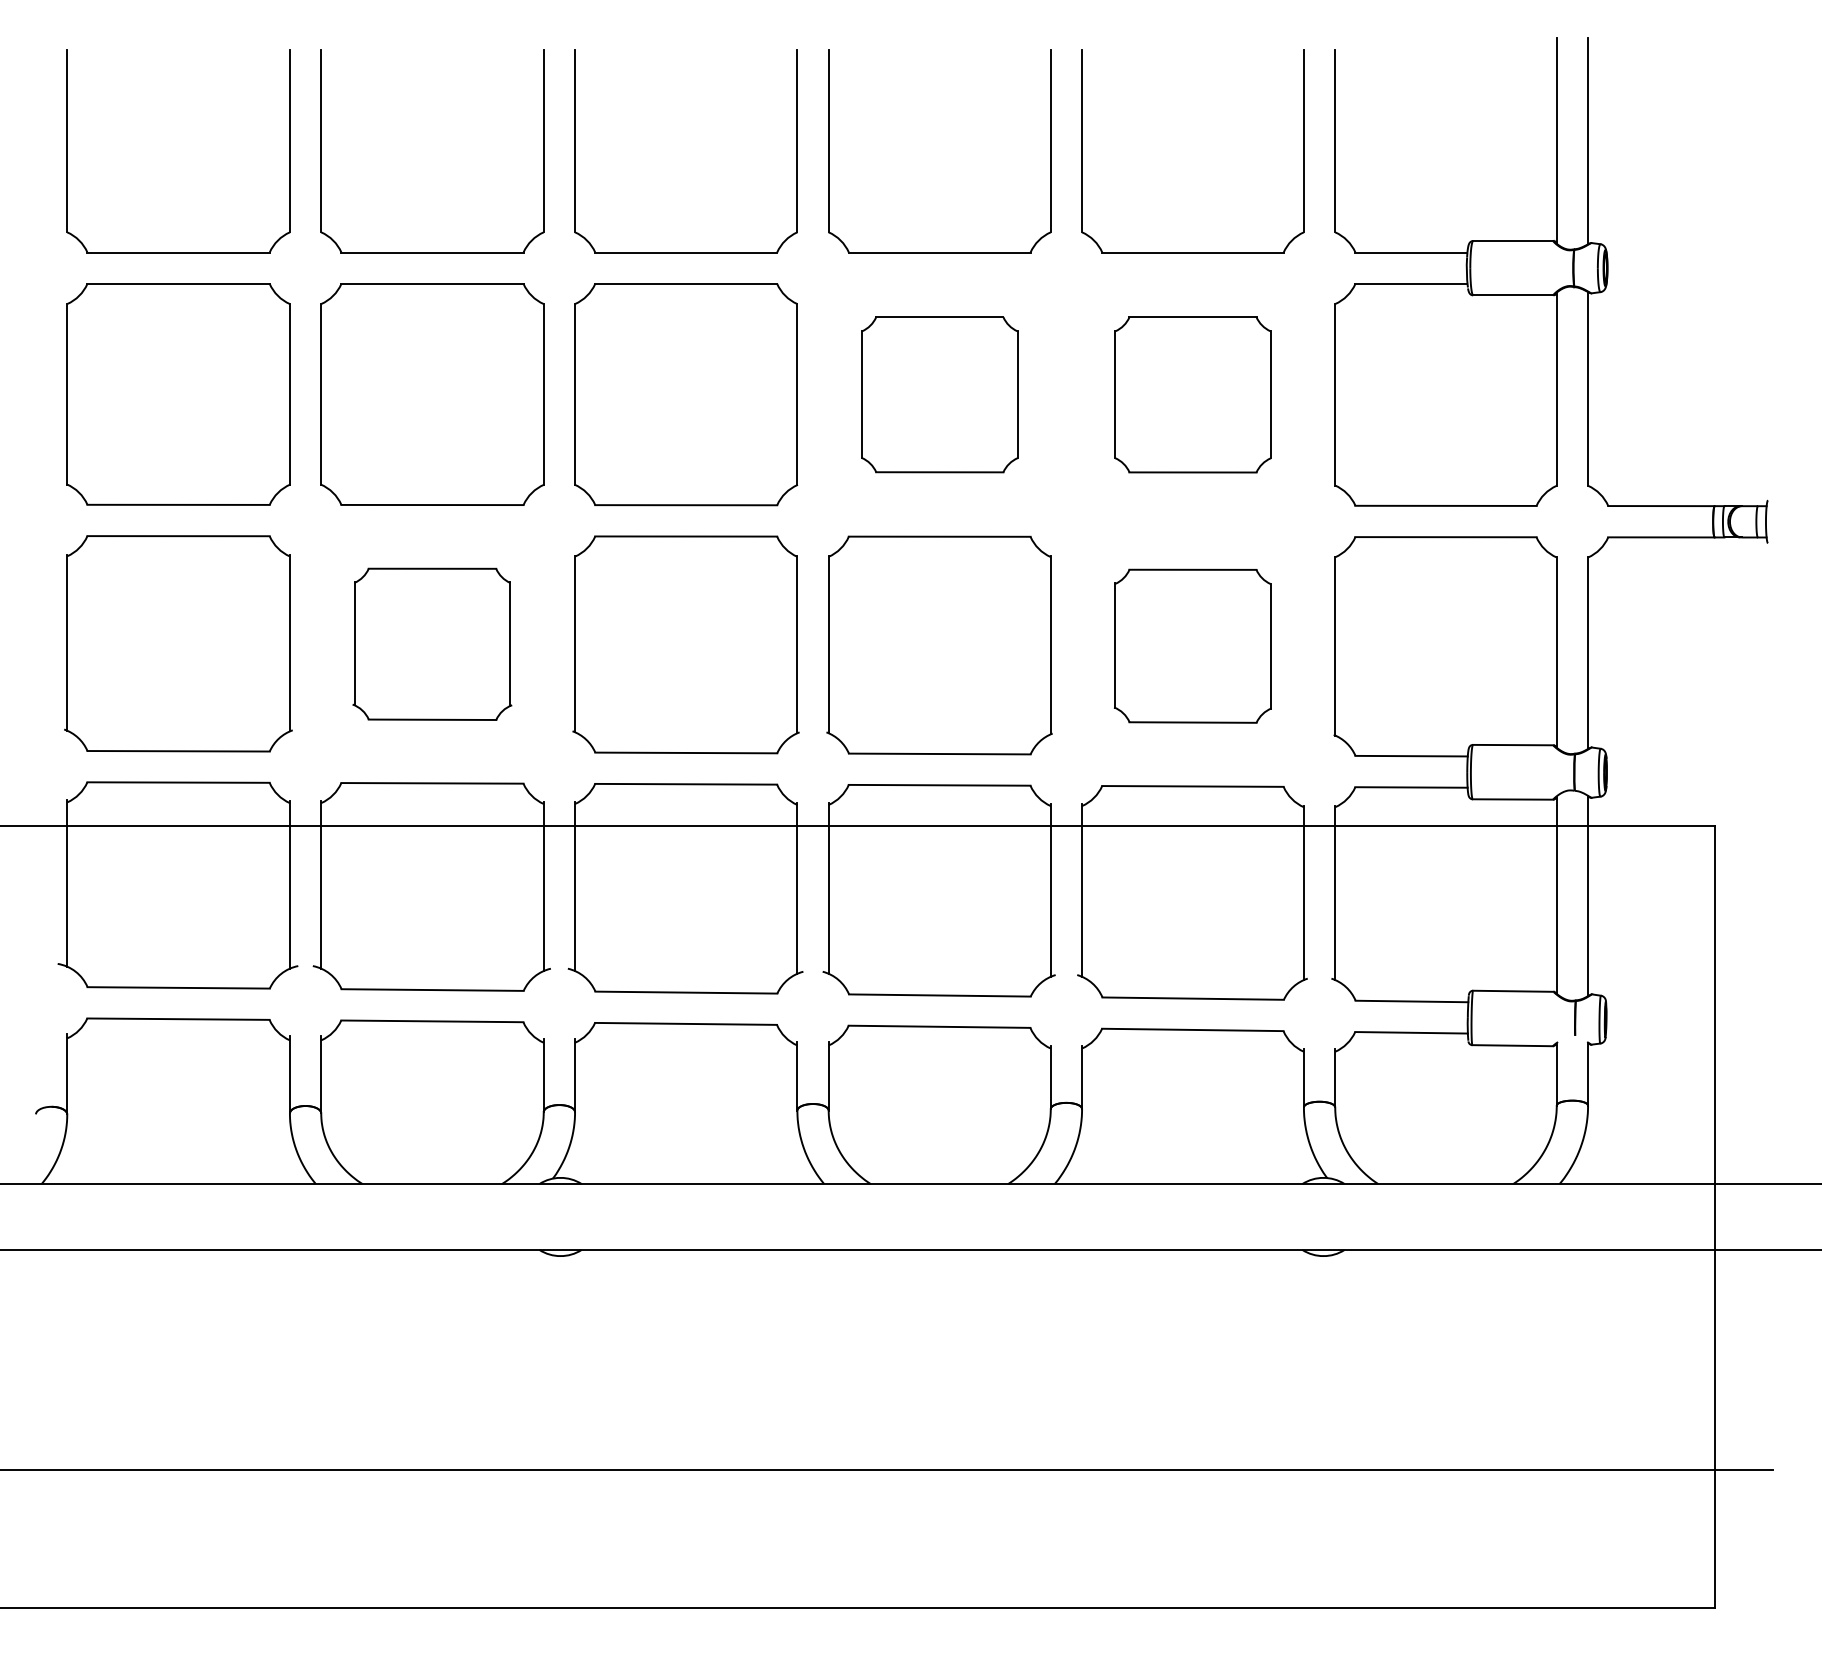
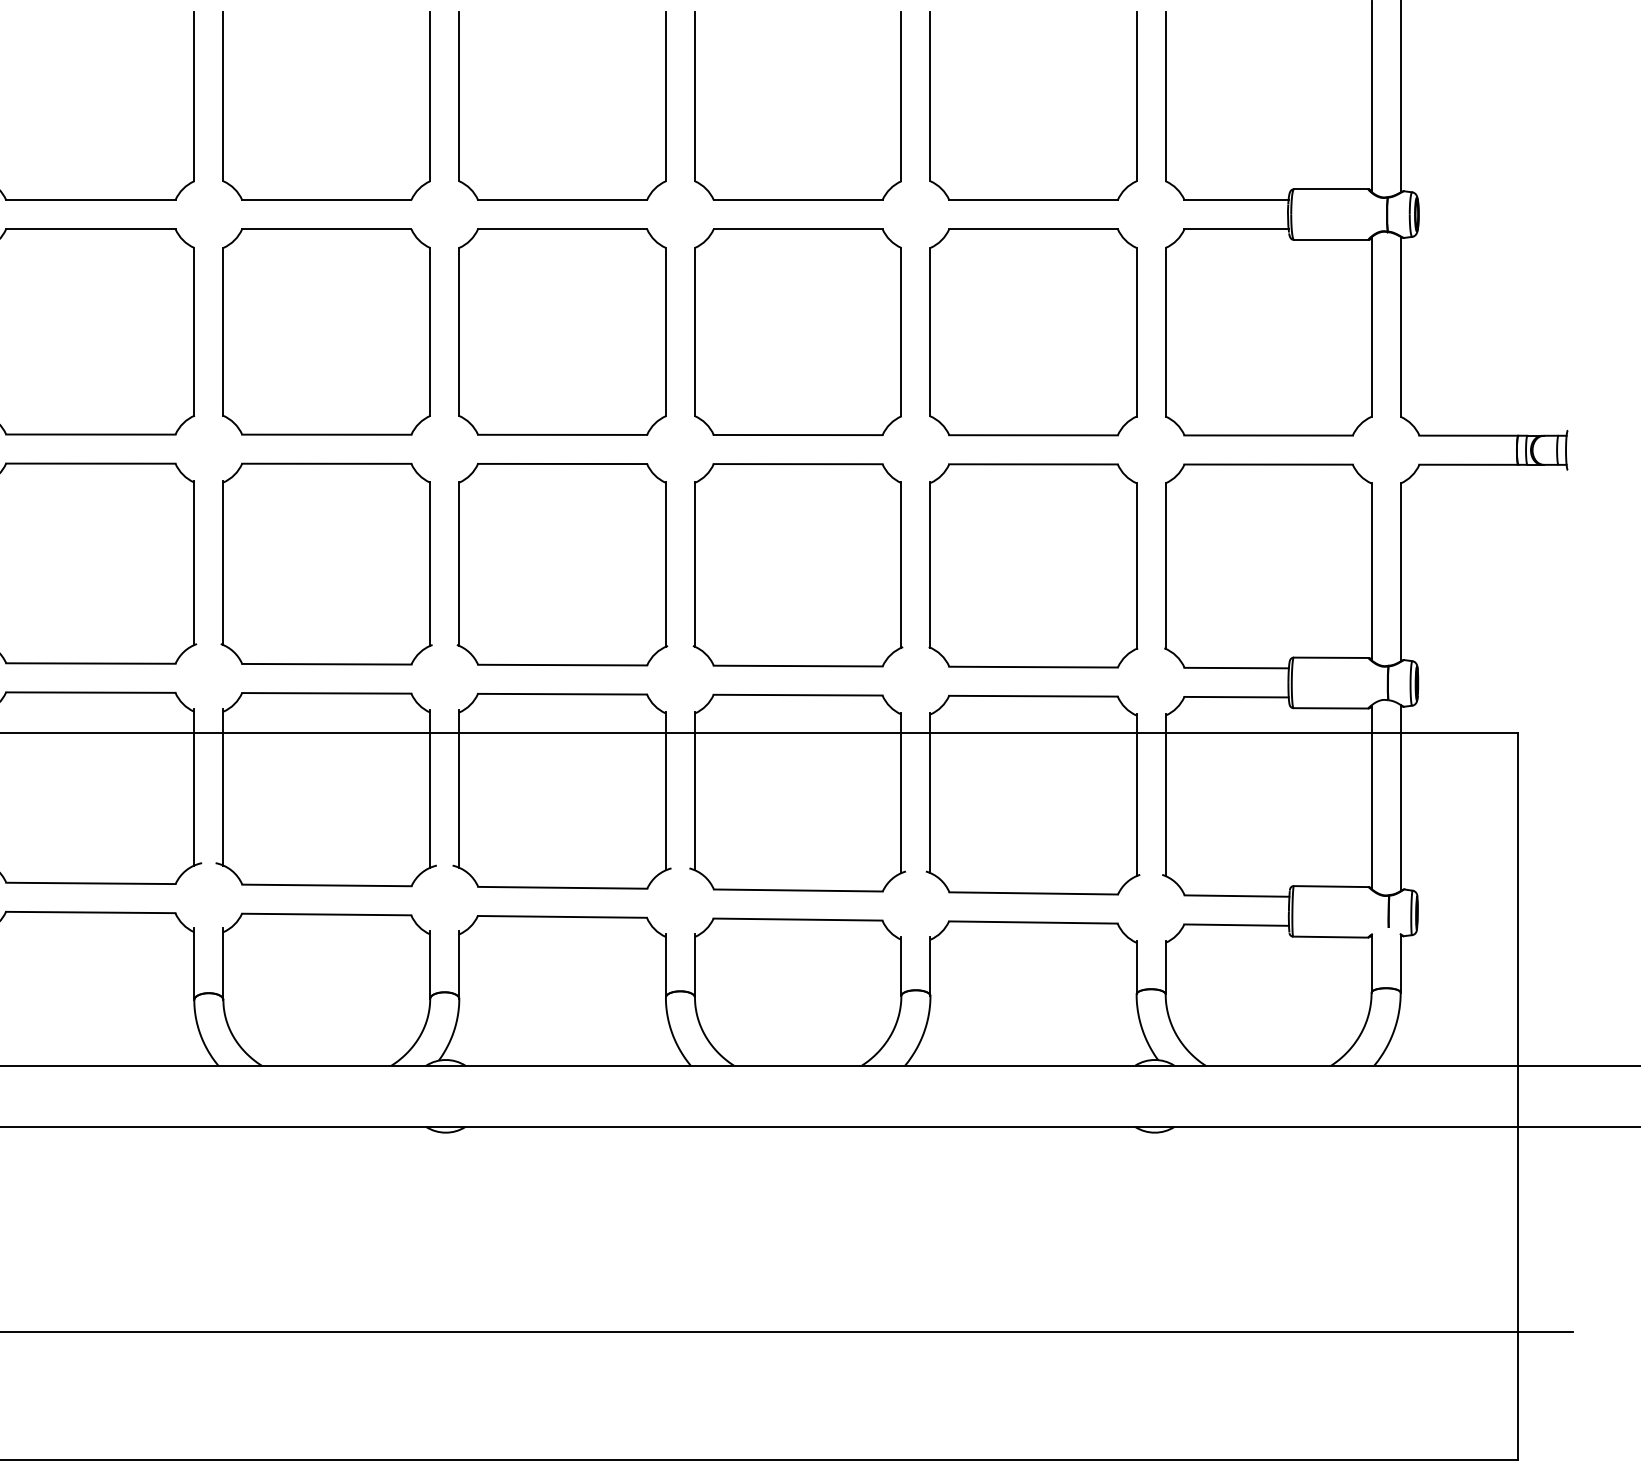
part: (939, 394) -> (797, 331), size x1.43
part: (1192, 394) -> (1033, 331), size x1.43
part: (432, 644) -> (326, 564), size x1.43
part: (1192, 646) -> (1033, 566), size x1.43

